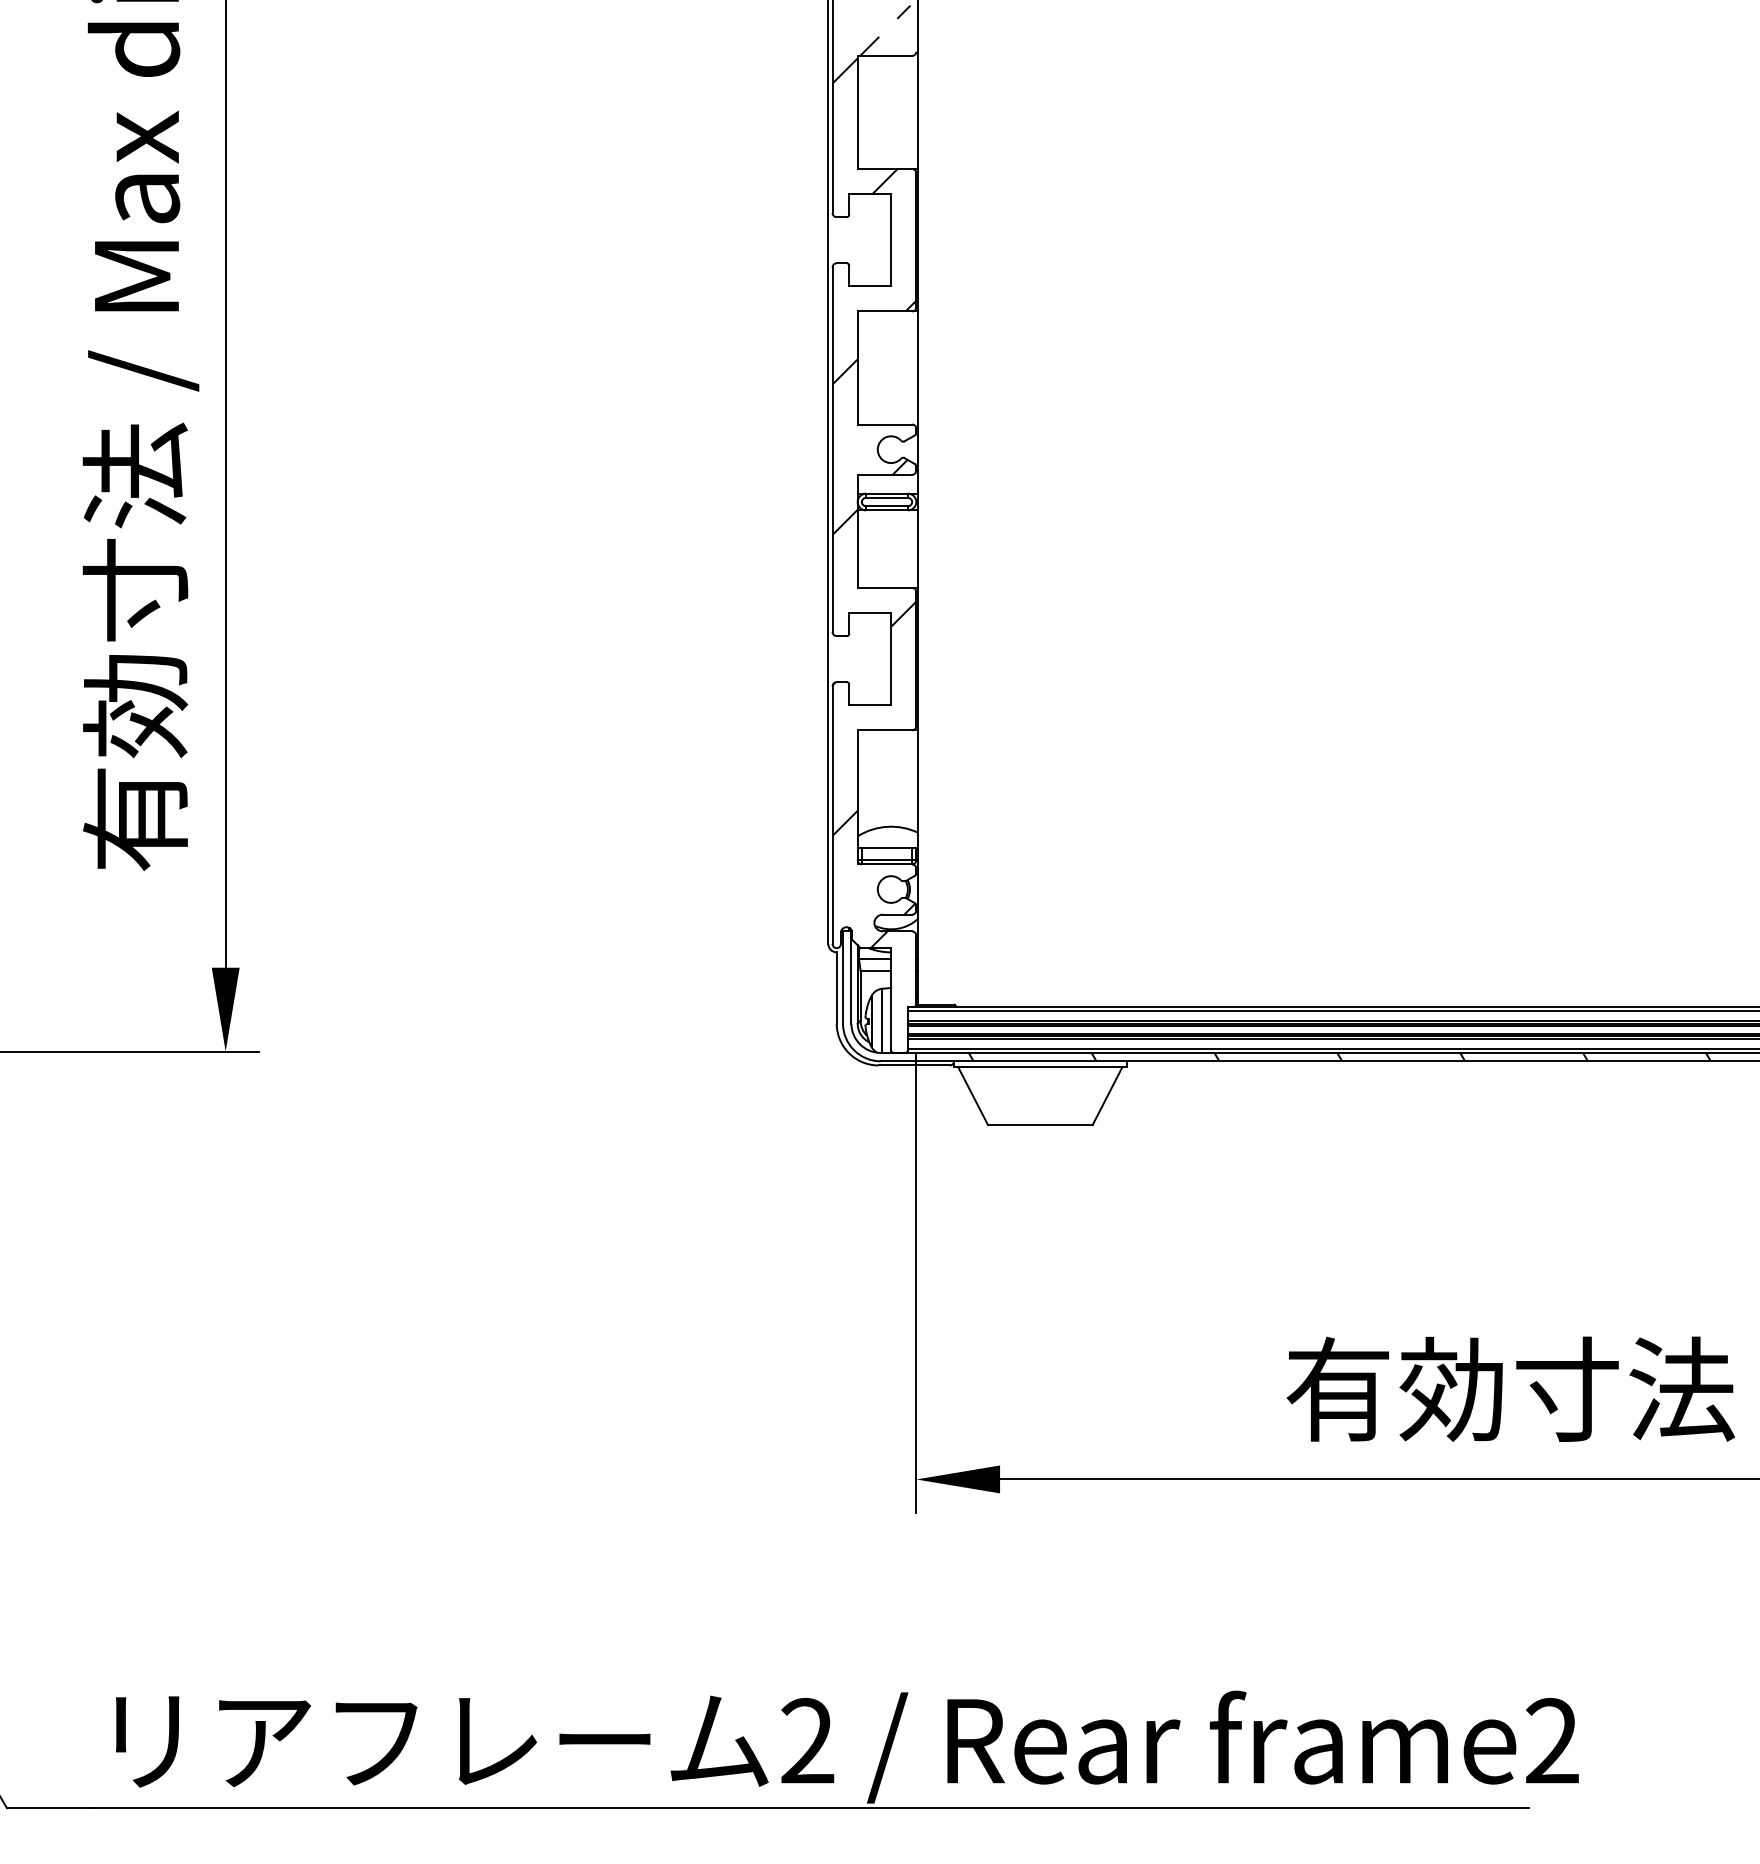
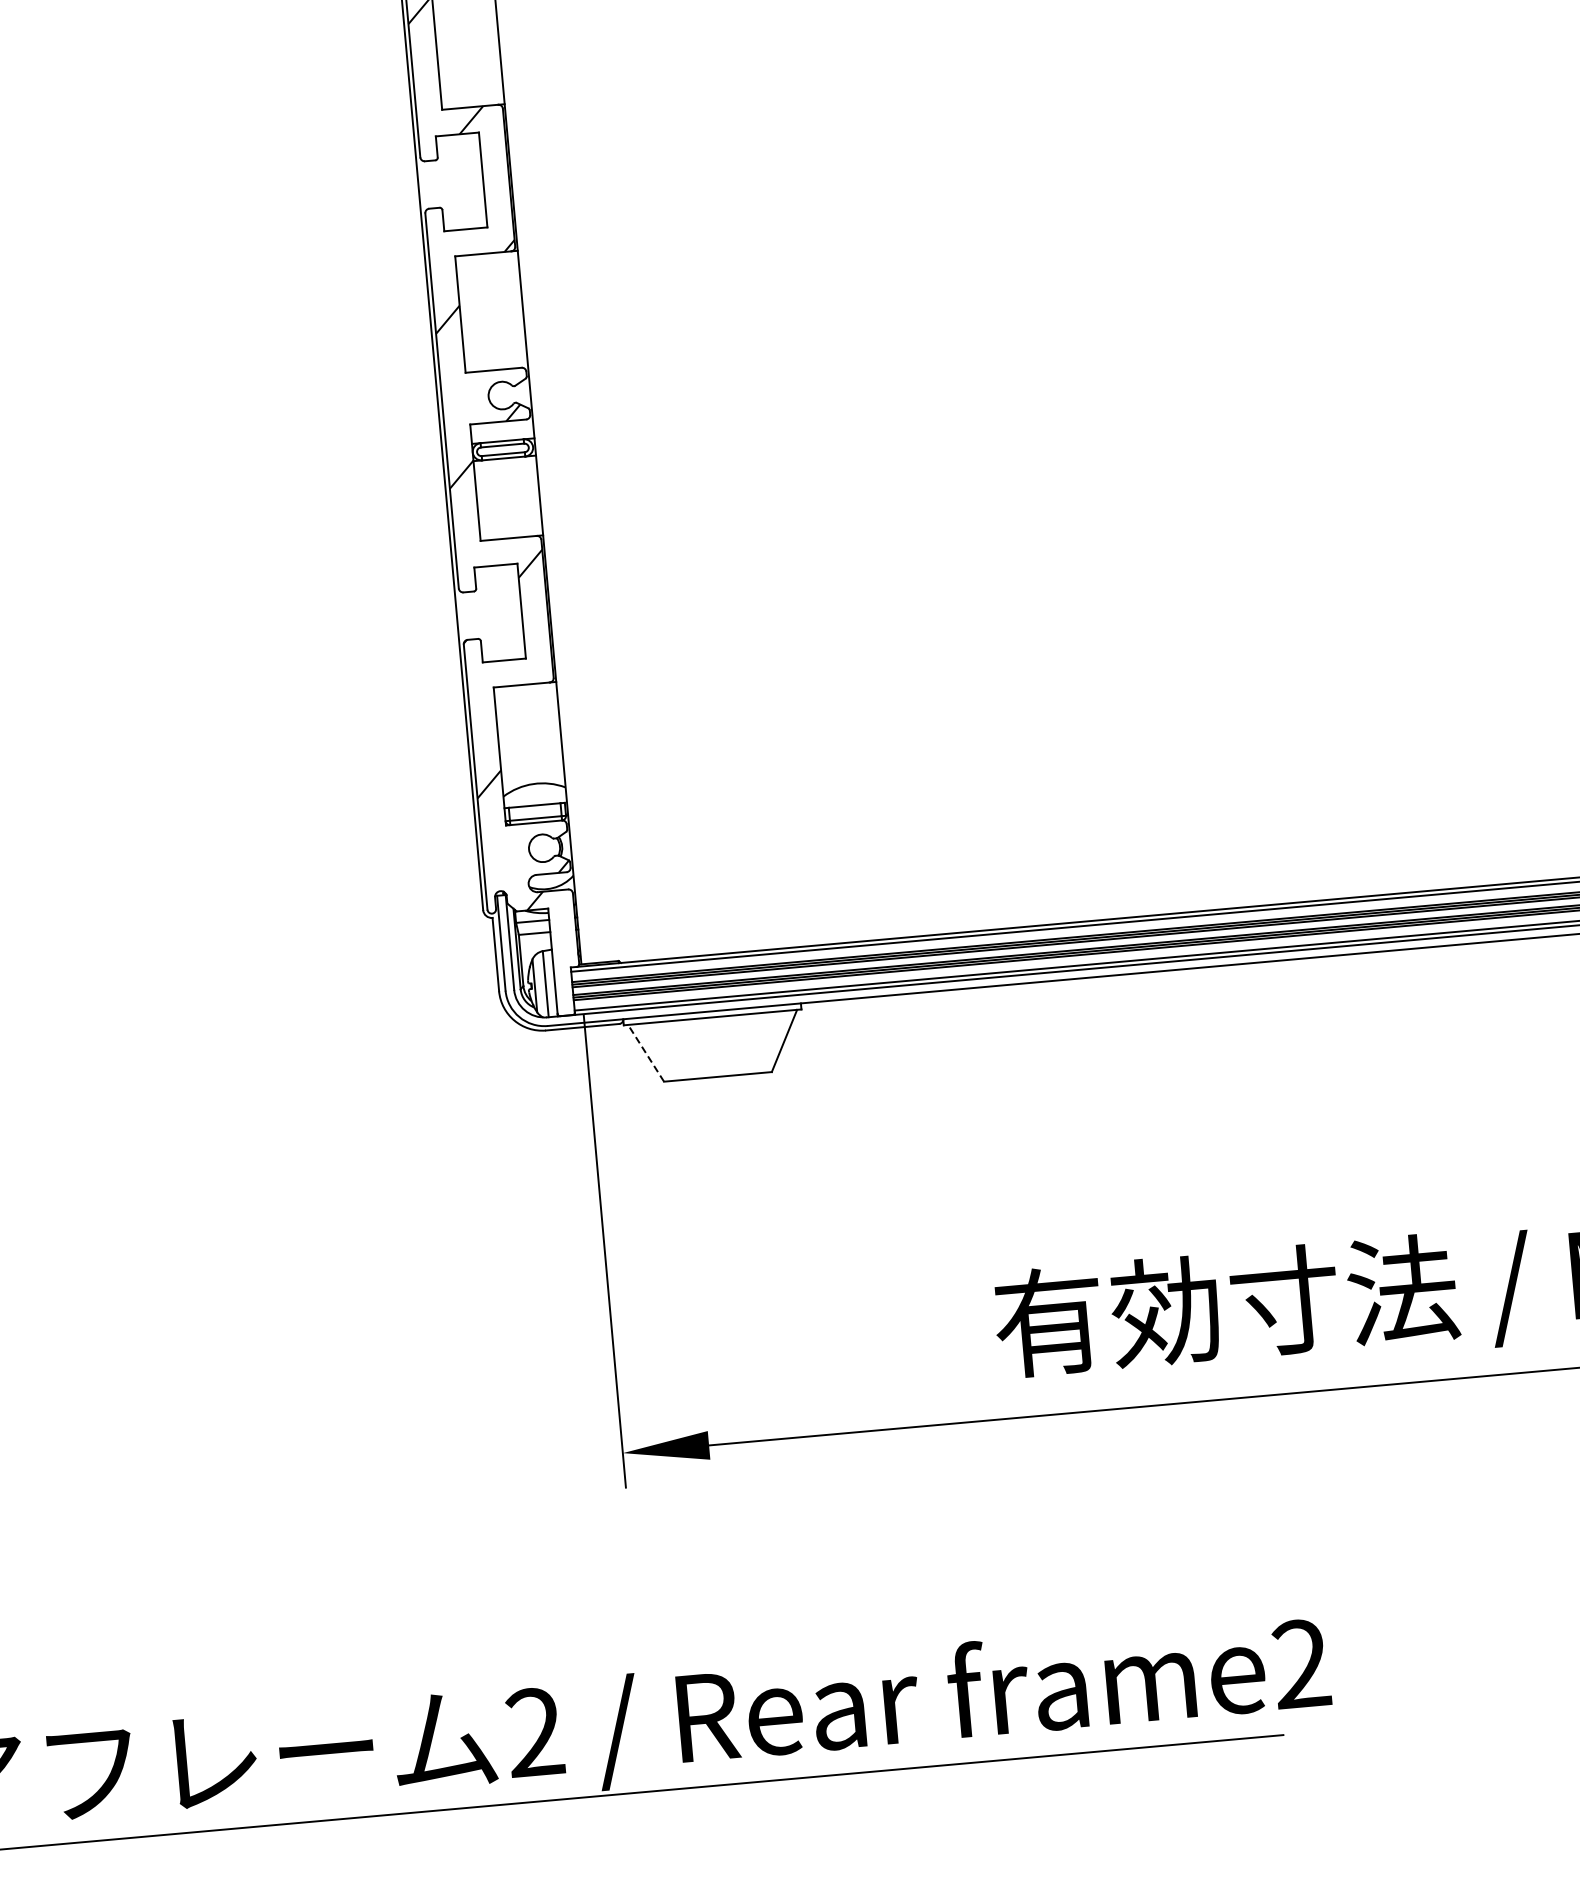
hatch: (1339, 1056) -> (1019, 978), removed
line: (973, 1096) -> (646, 1053), solid -> dashed

